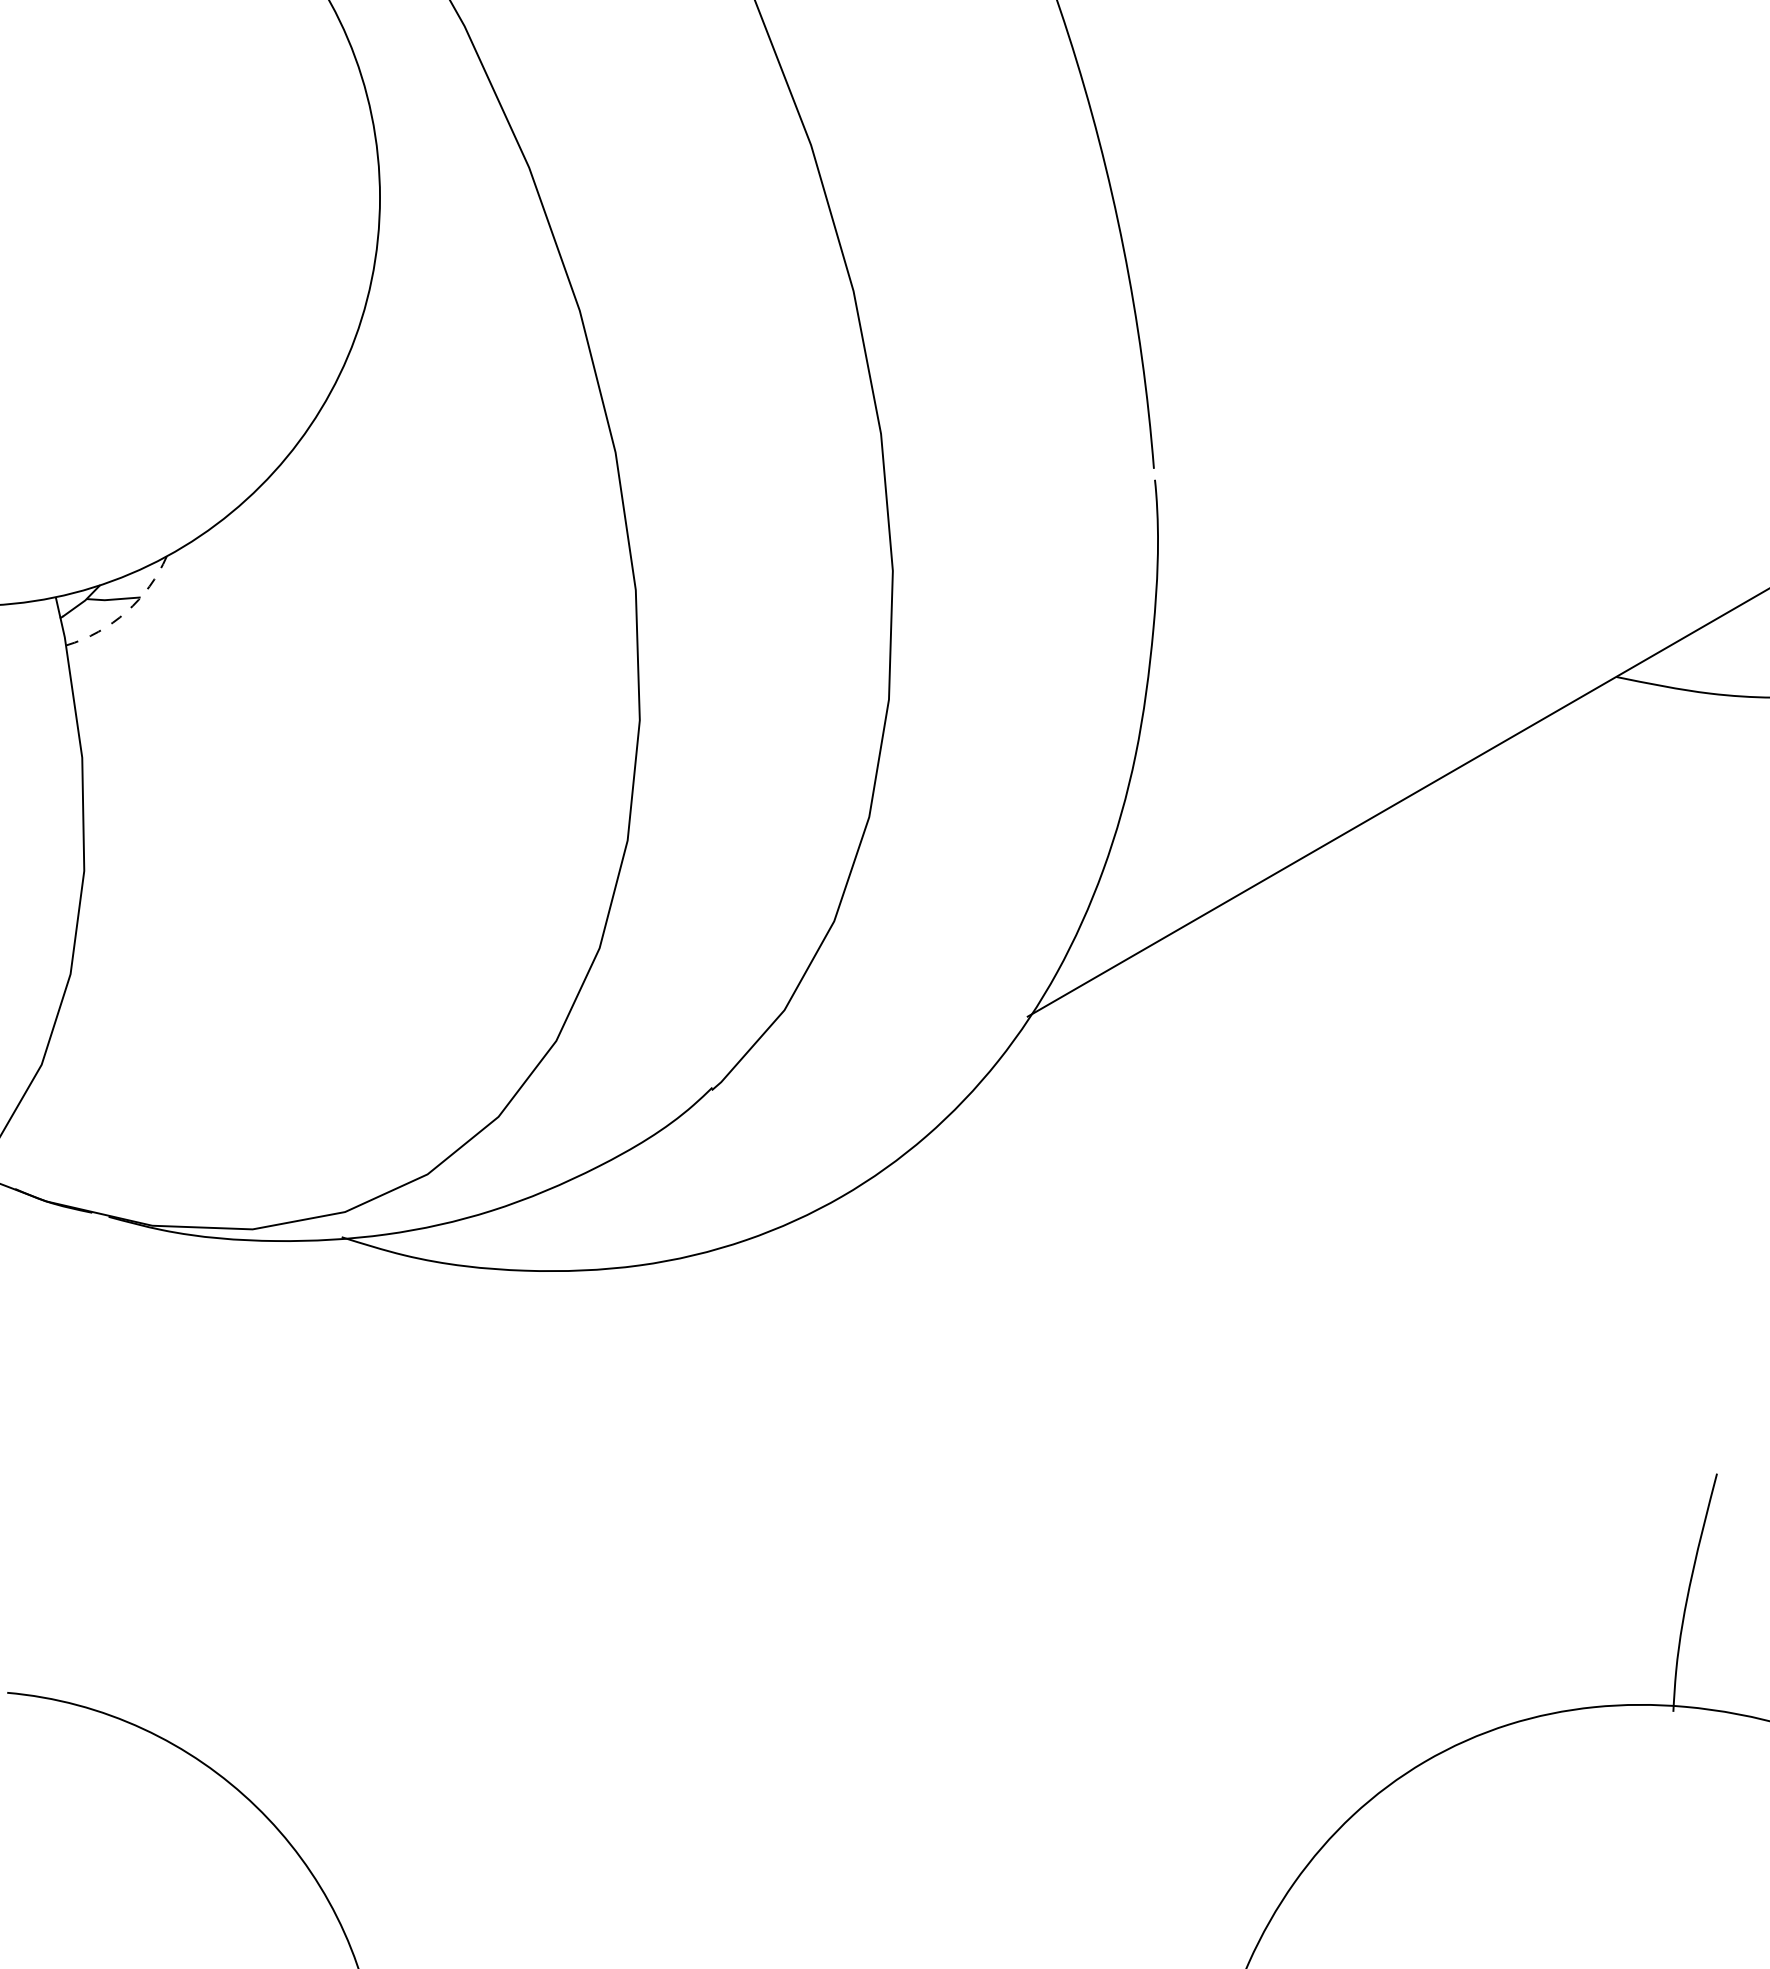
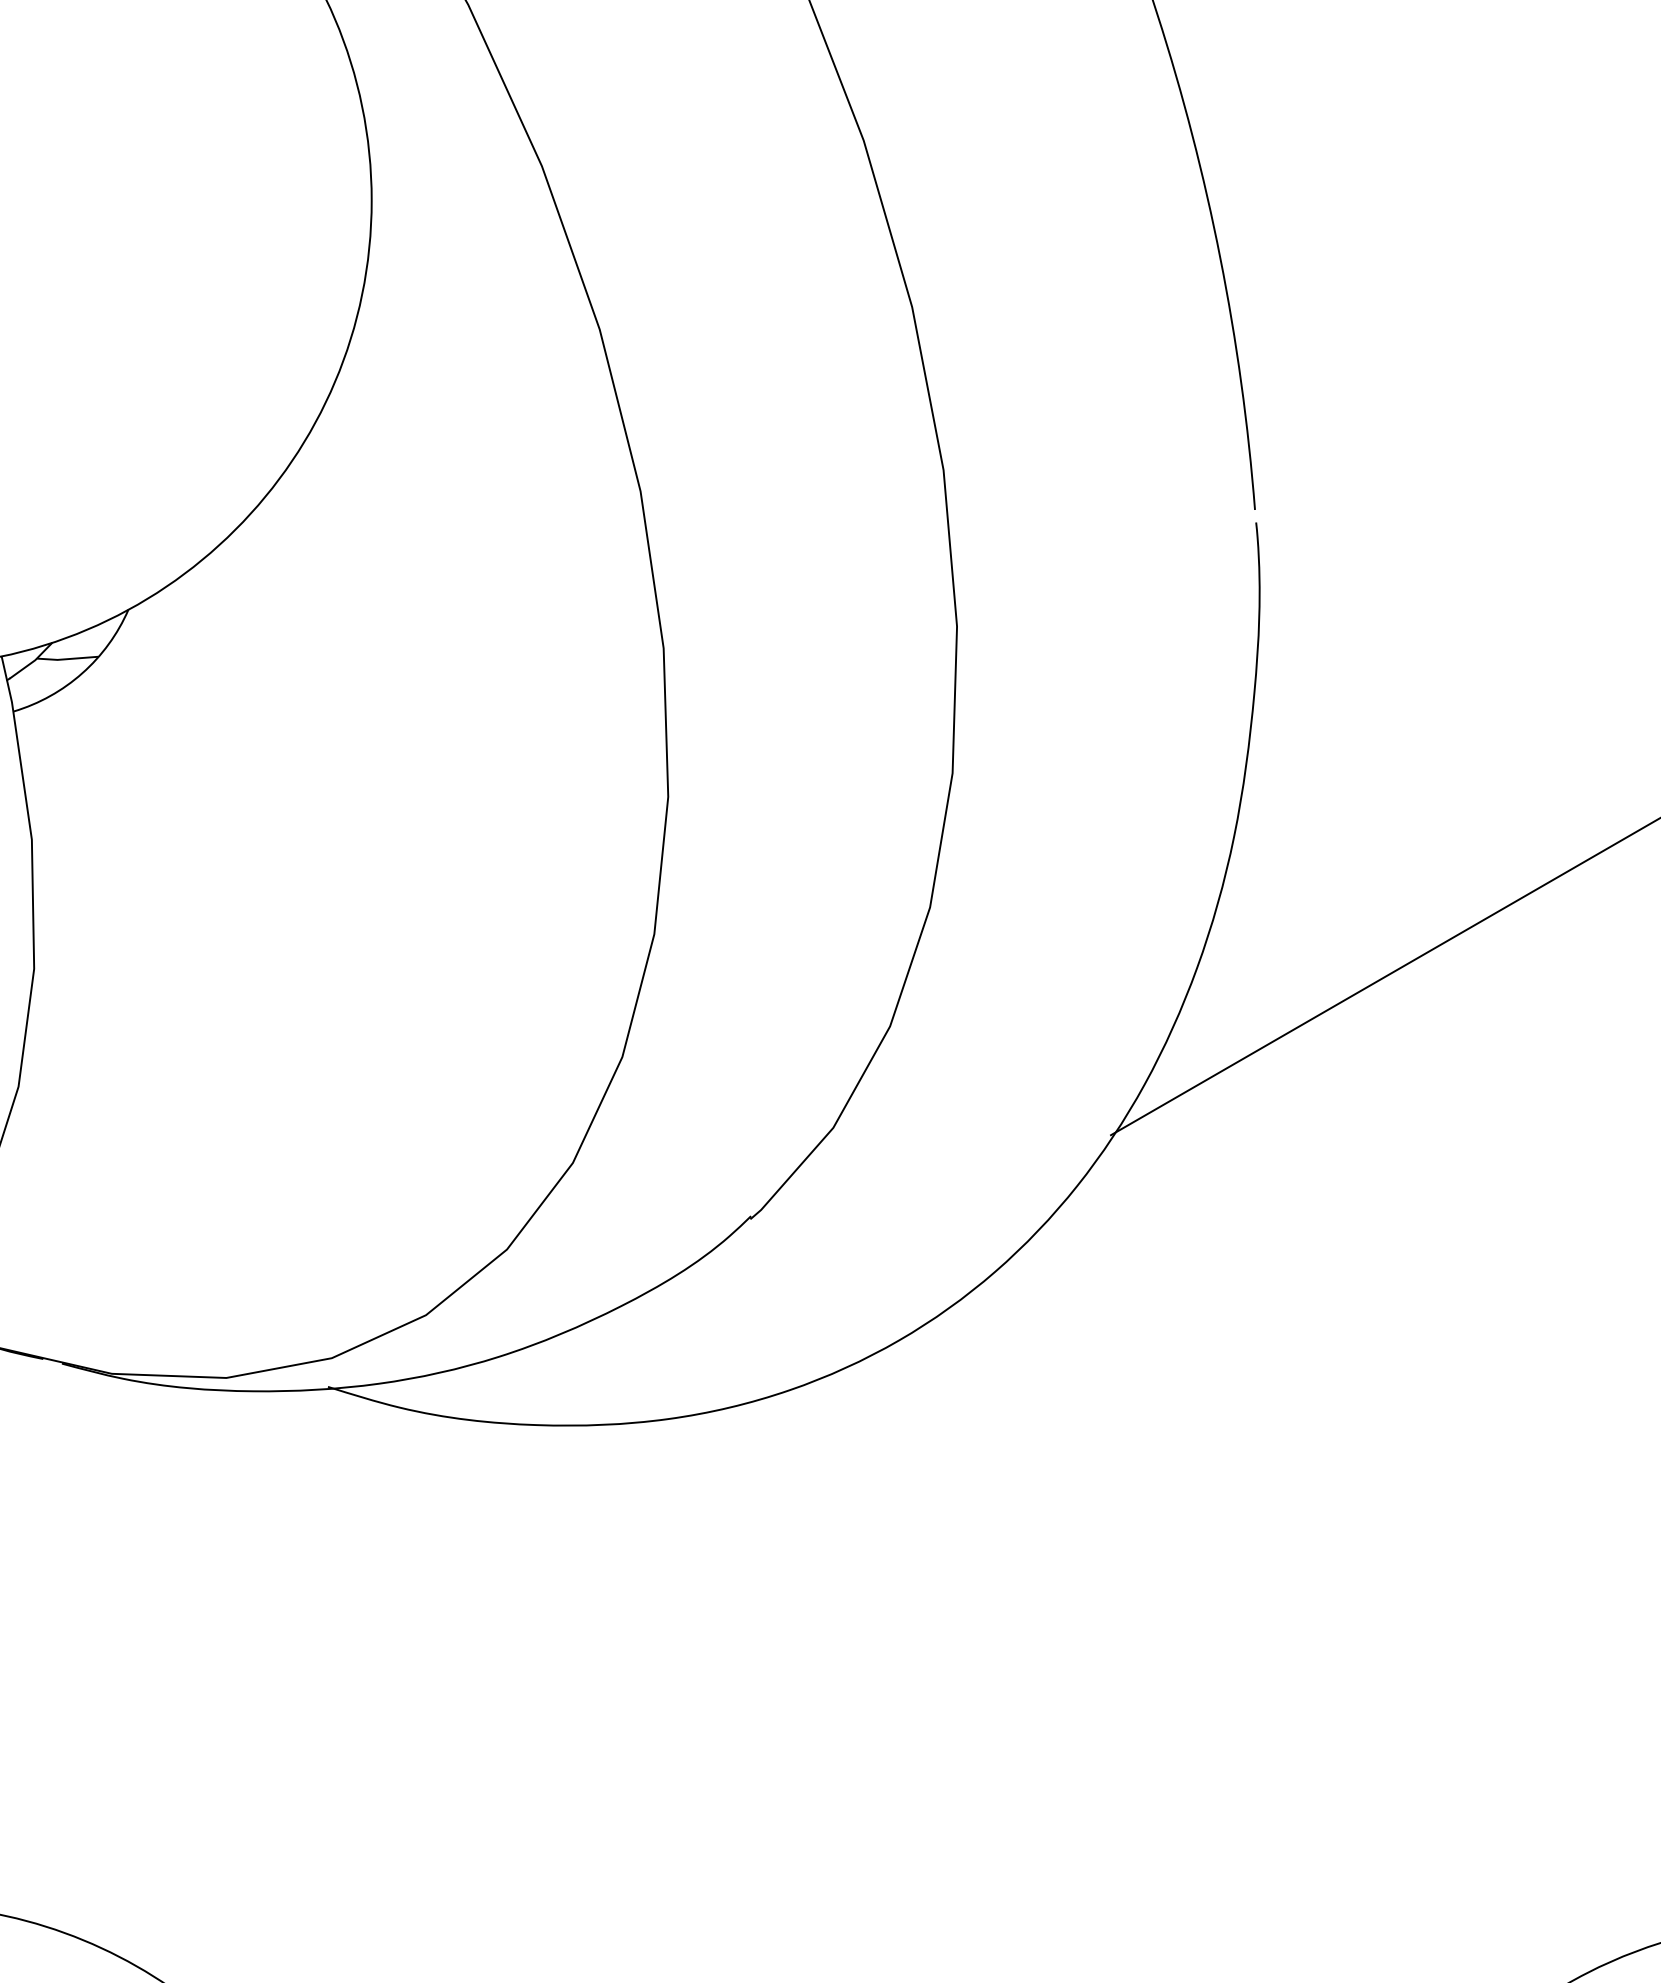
arc: (126, 611) -> (82, 672), dashed -> solid

